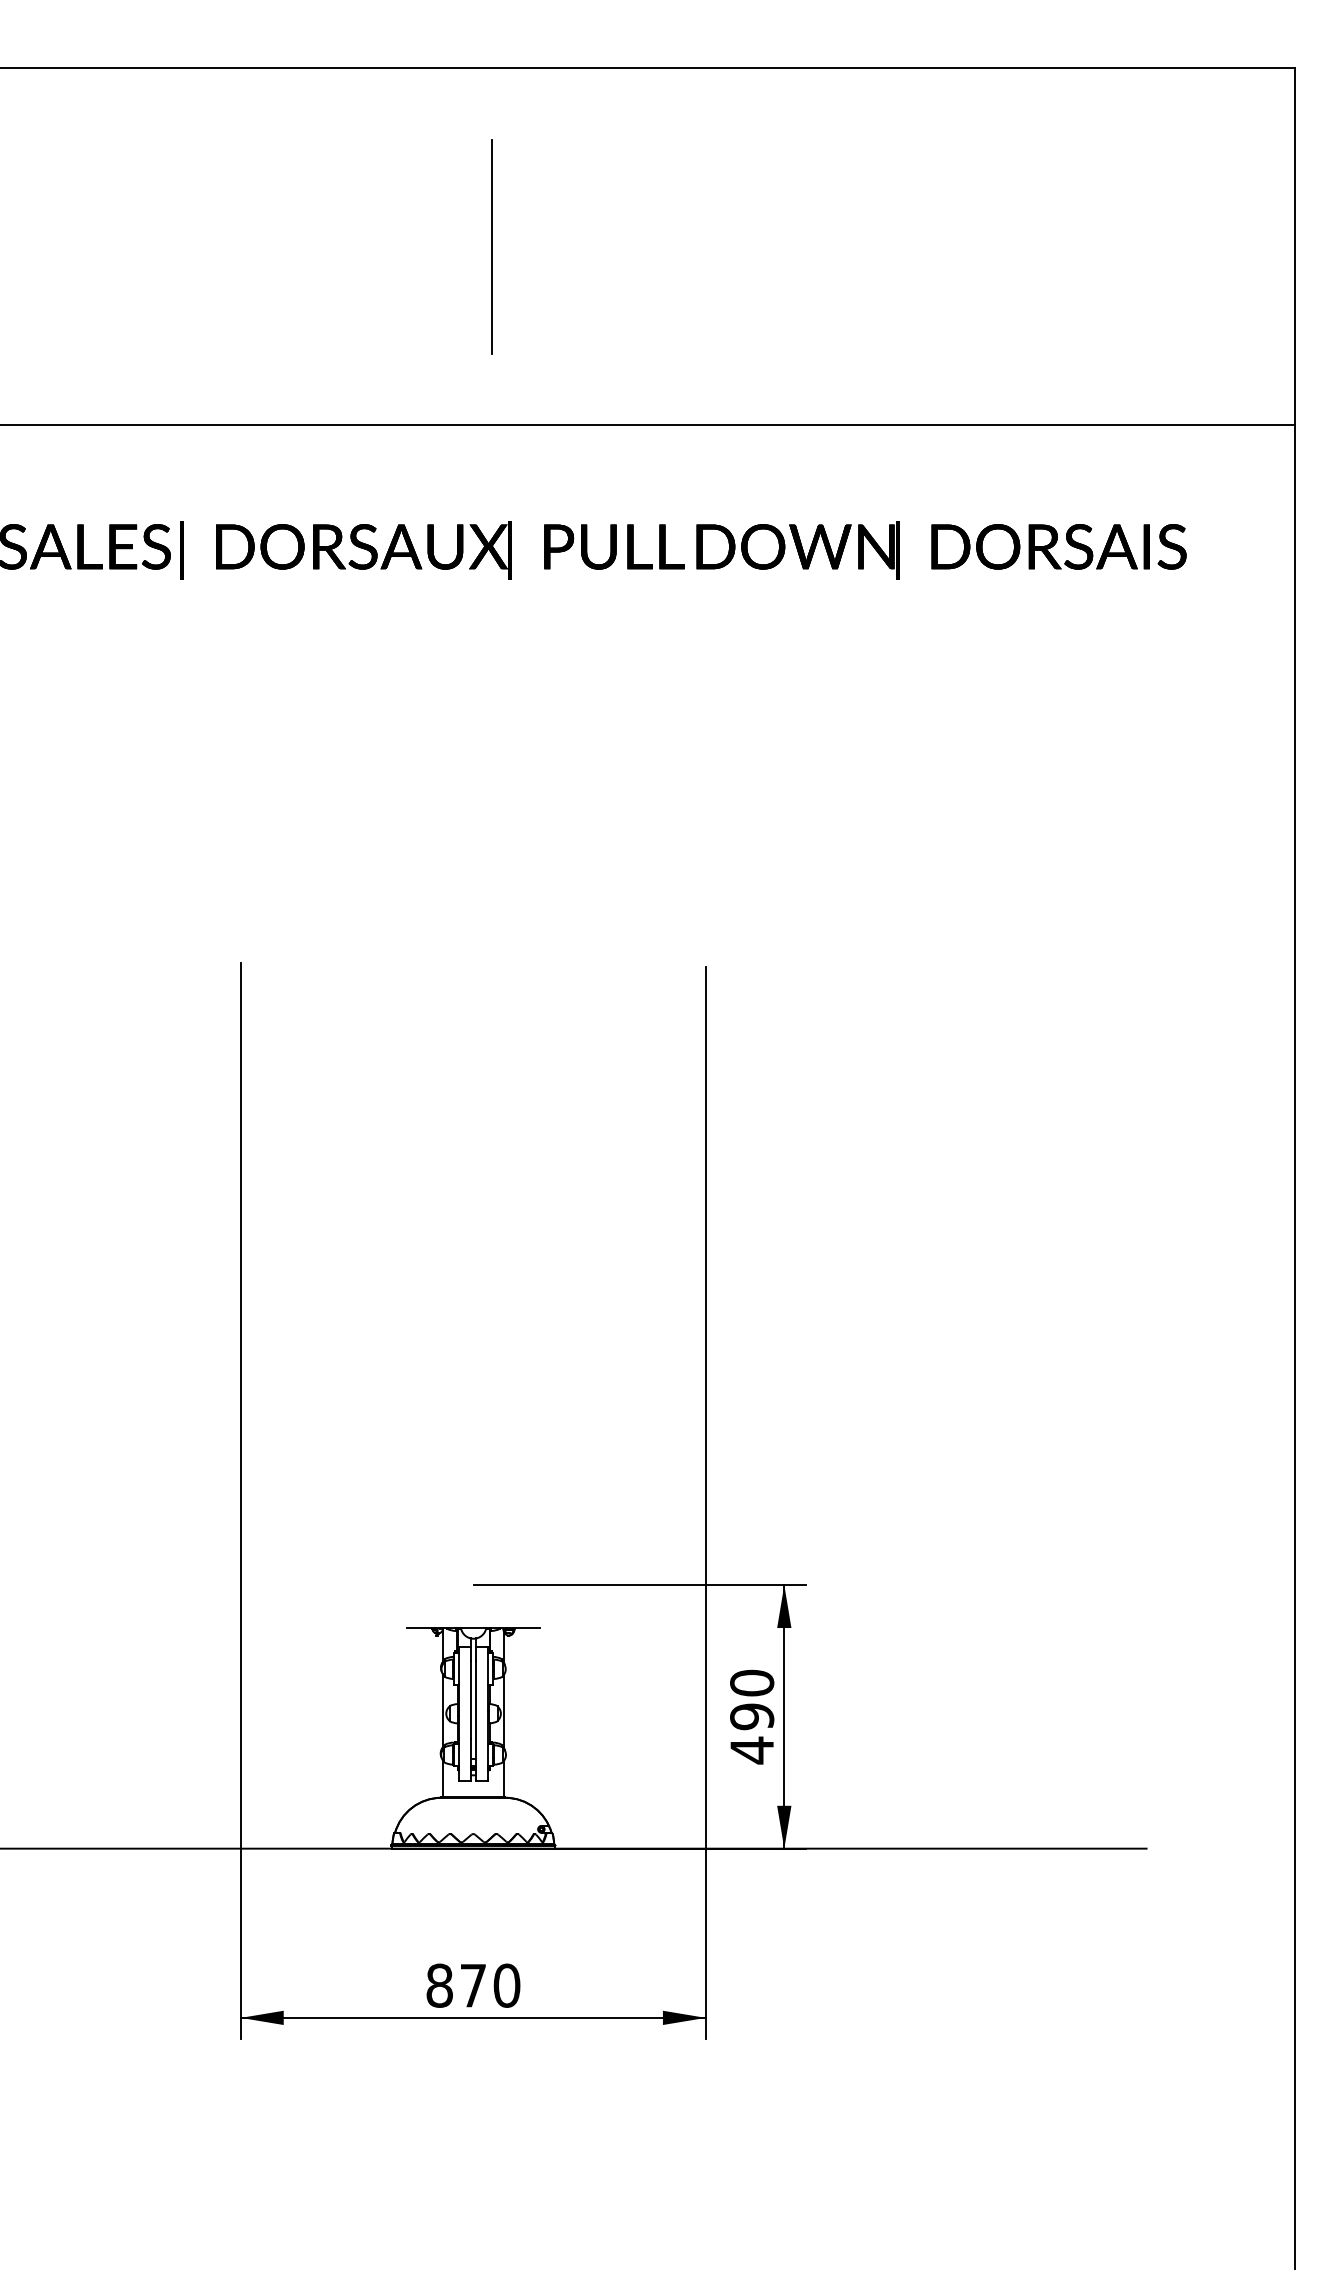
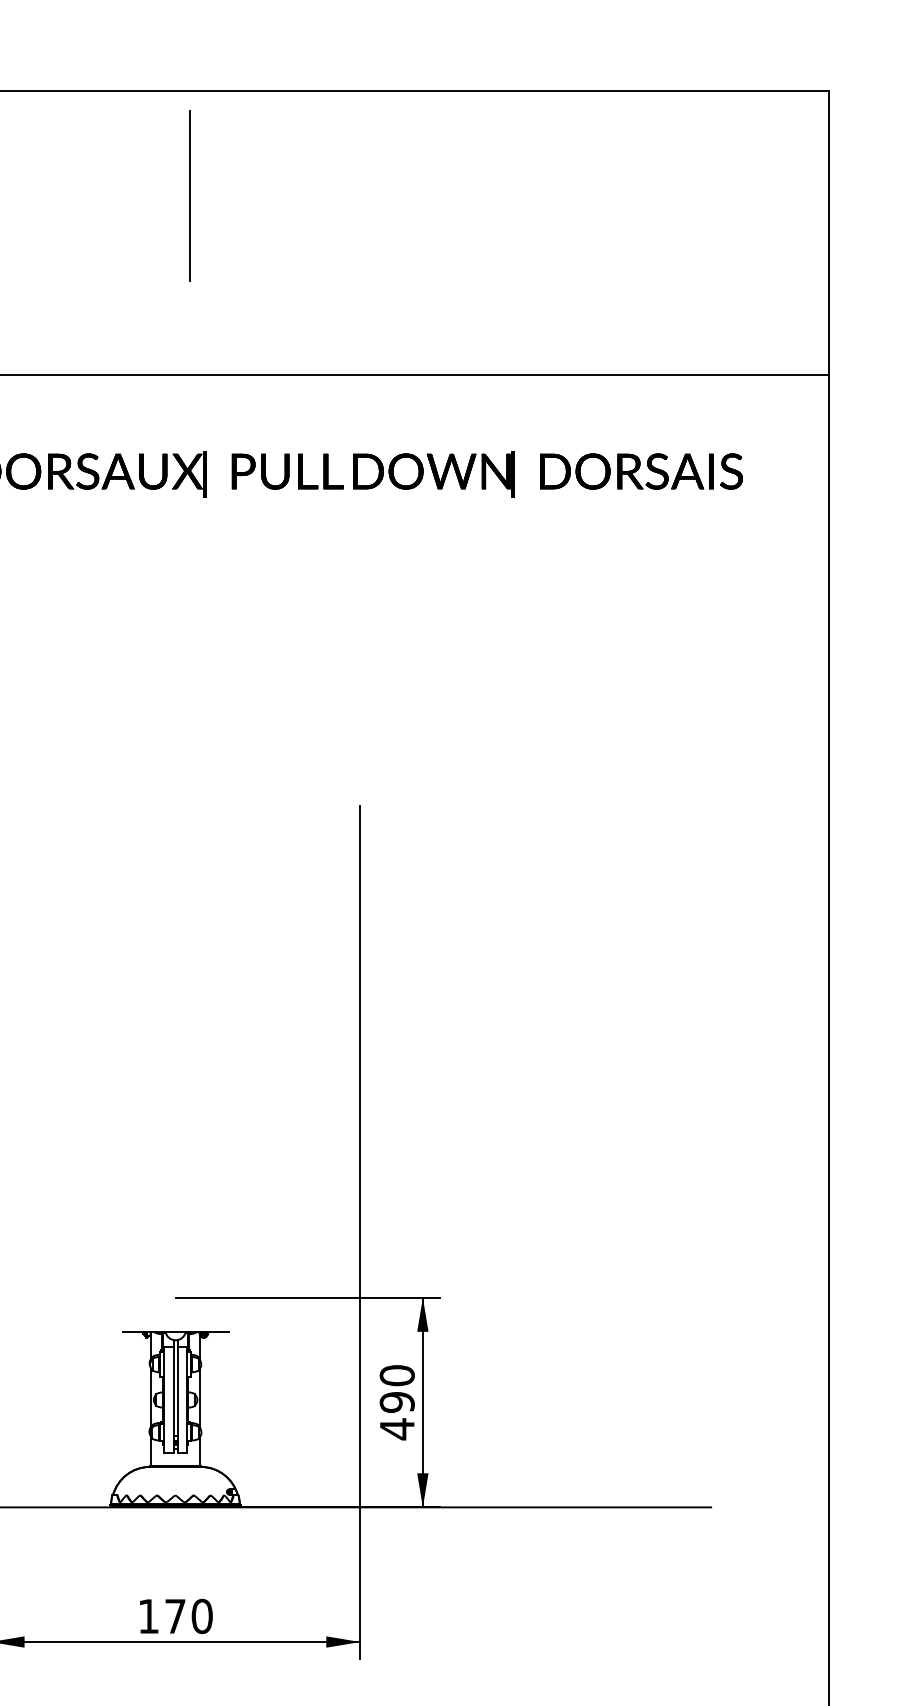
line: (491, 246) -> (189, 195), moved
text: (439, 1985) -> (148, 1616), 870 -> 170

